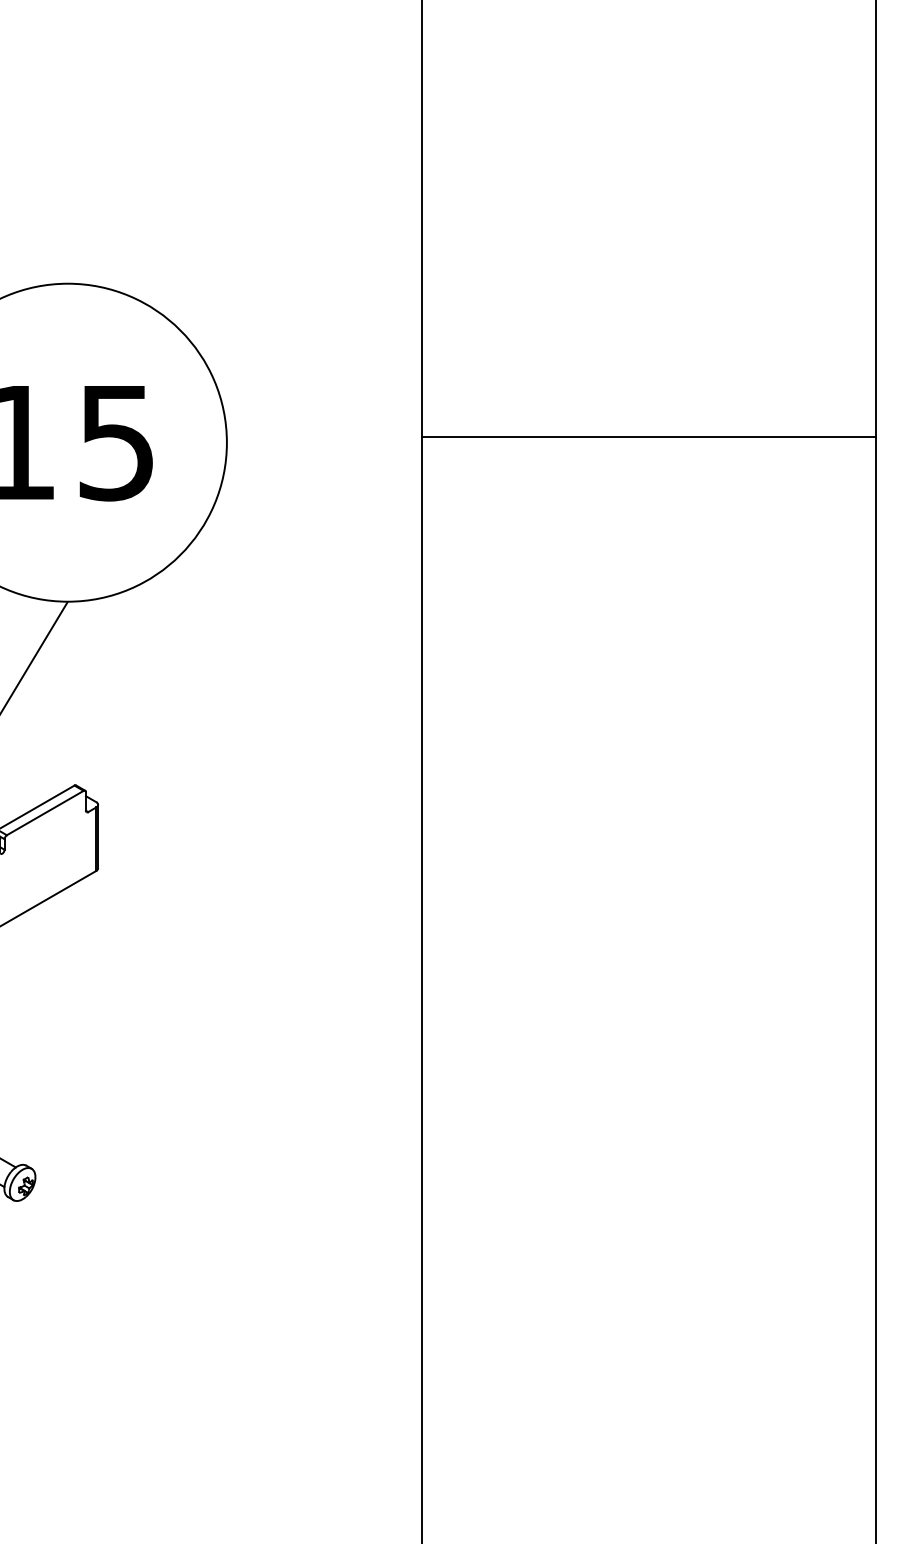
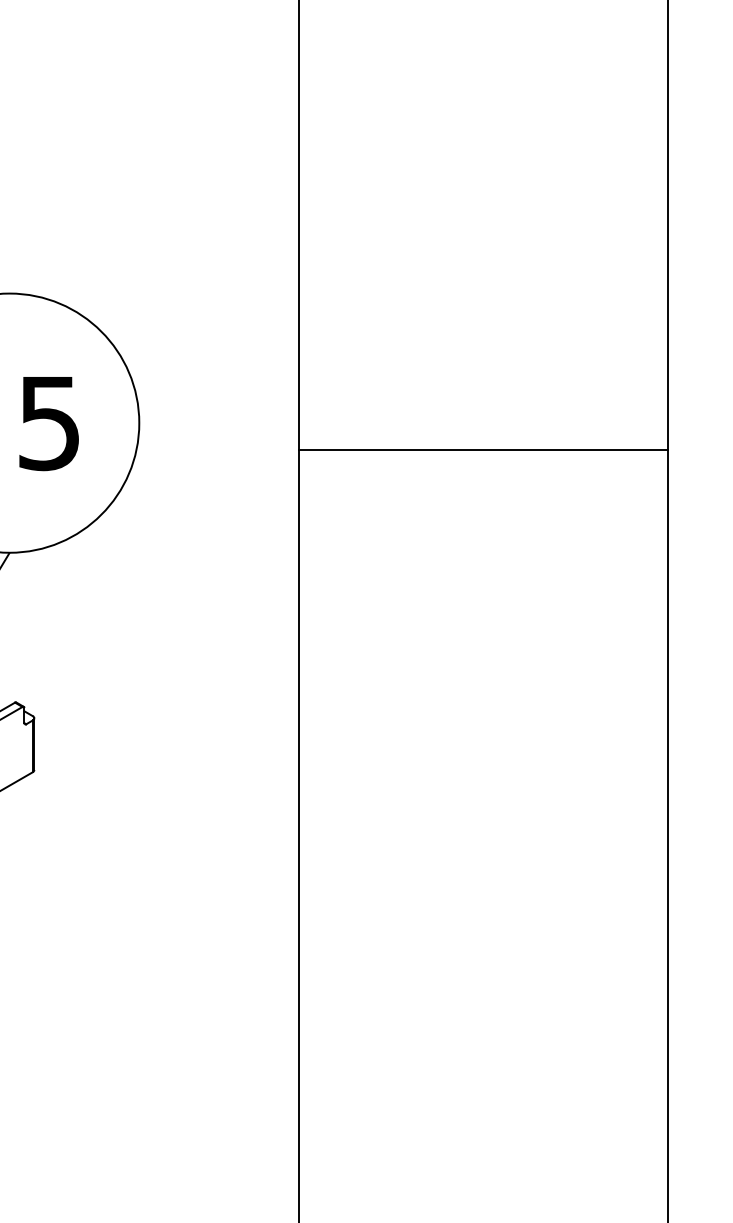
line: (649, 436) -> (483, 449), moved

